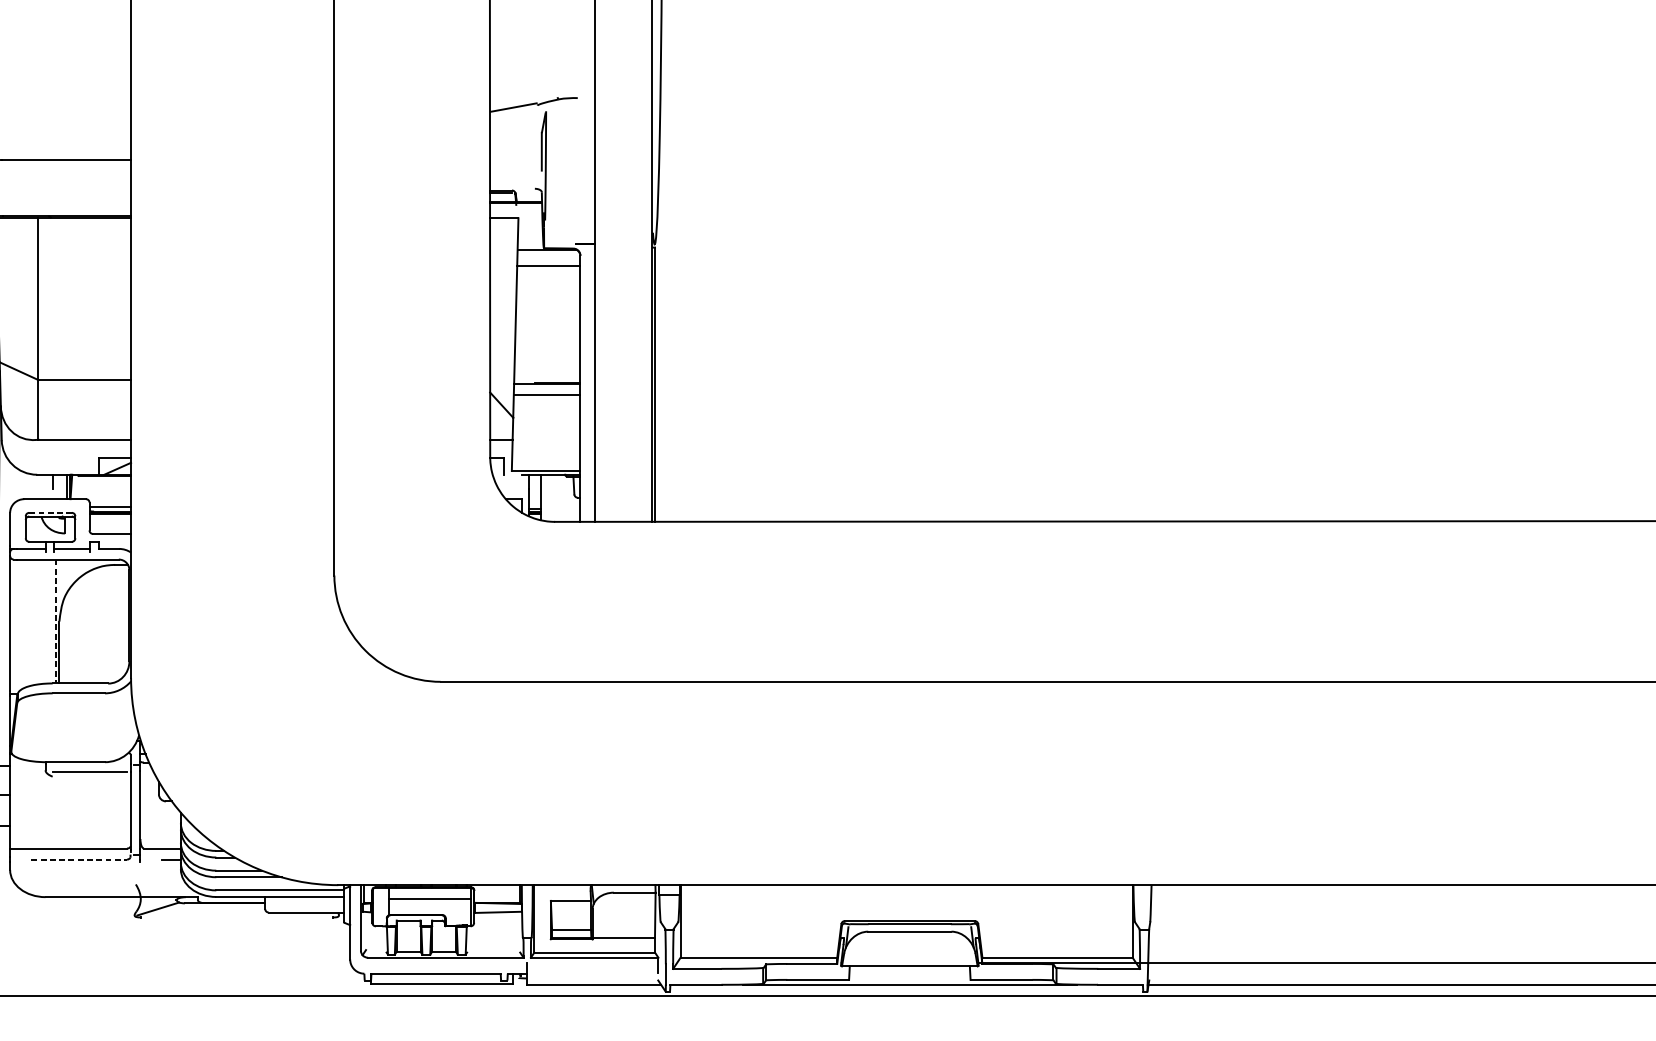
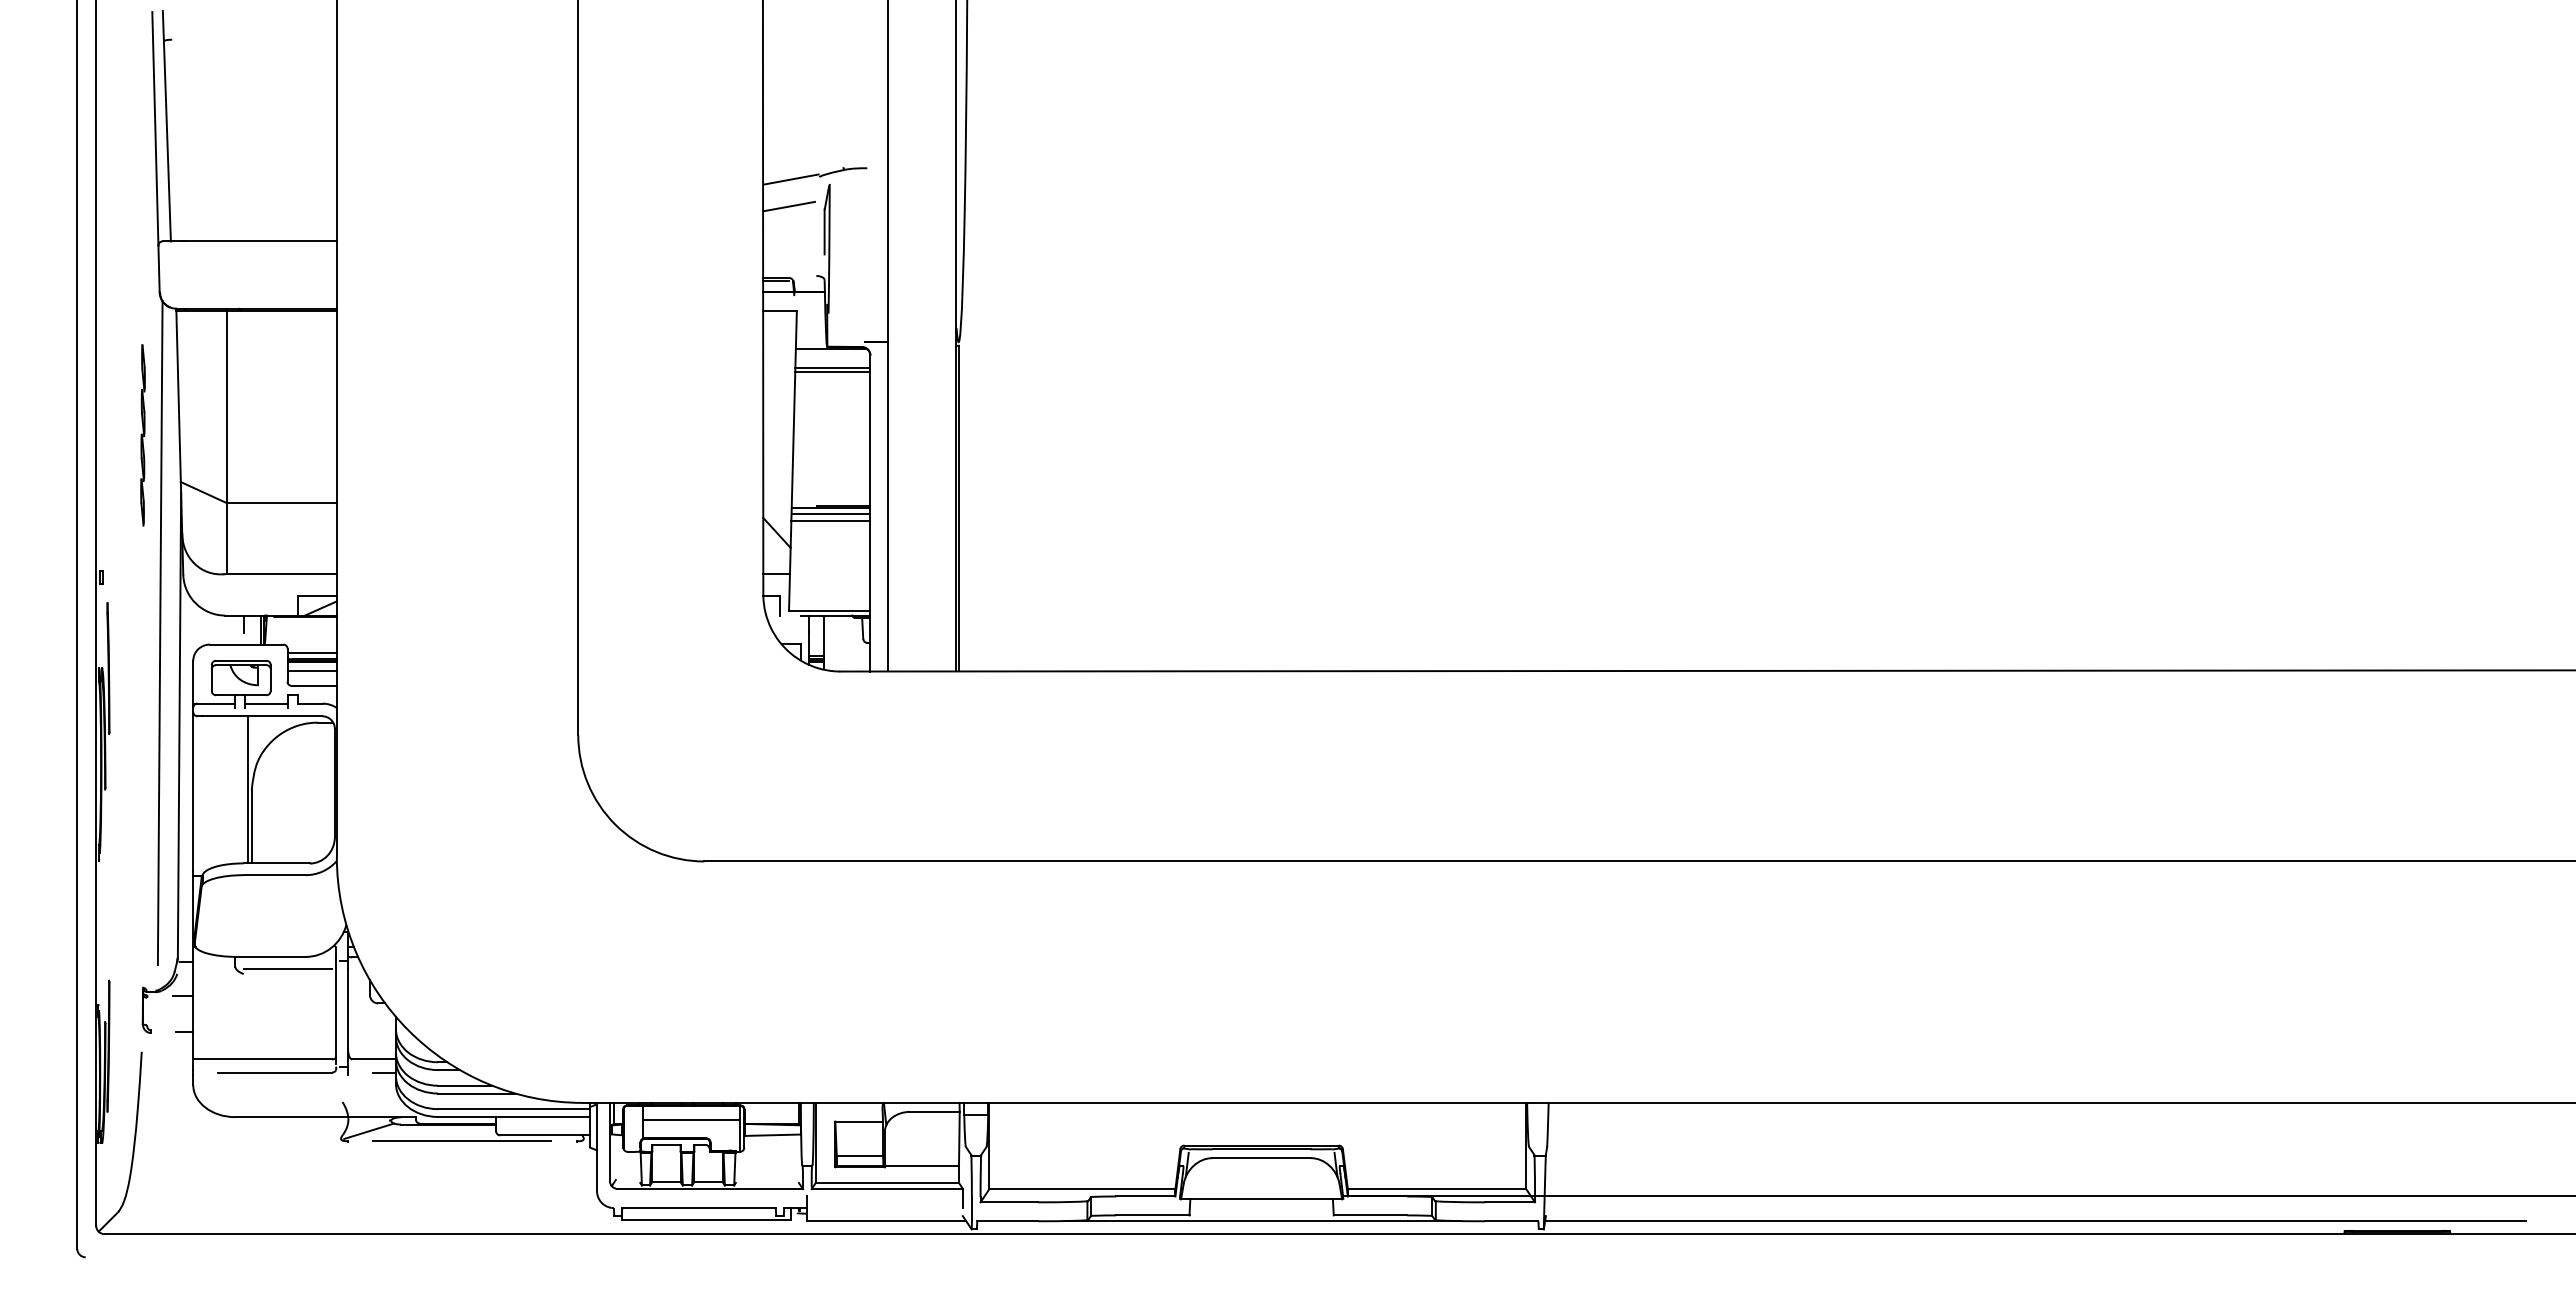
line: (512, 130) -> (789, 206), added
line: (548, 269) -> (832, 371), added
line: (546, 389) -> (830, 514), added
line: (50, 512) -> (241, 660), dashed -> solid
line: (109, 521) -> (311, 671), added
line: (55, 621) -> (247, 789), dashed -> solid
line: (79, 859) -> (275, 1072), dashed -> solid
line: (236, 917) -> (462, 1141), added

